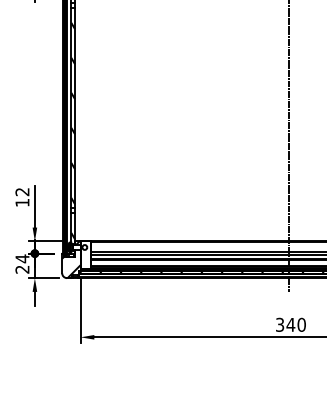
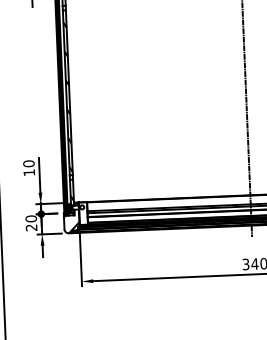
text: (22, 191) -> (28, 163), 12 -> 10
text: (22, 258) -> (31, 218), 24 -> 20

